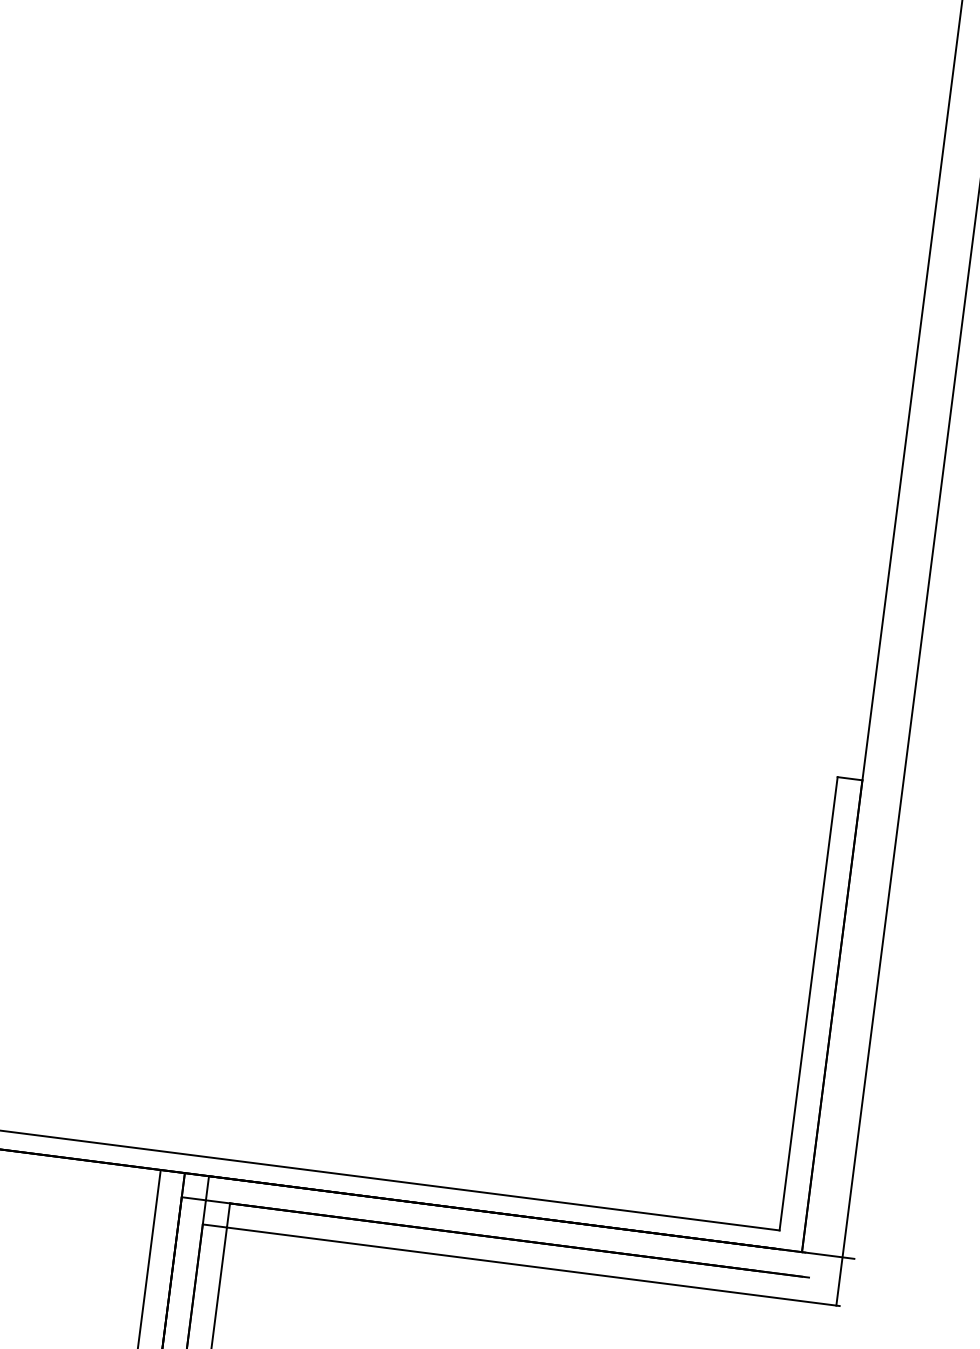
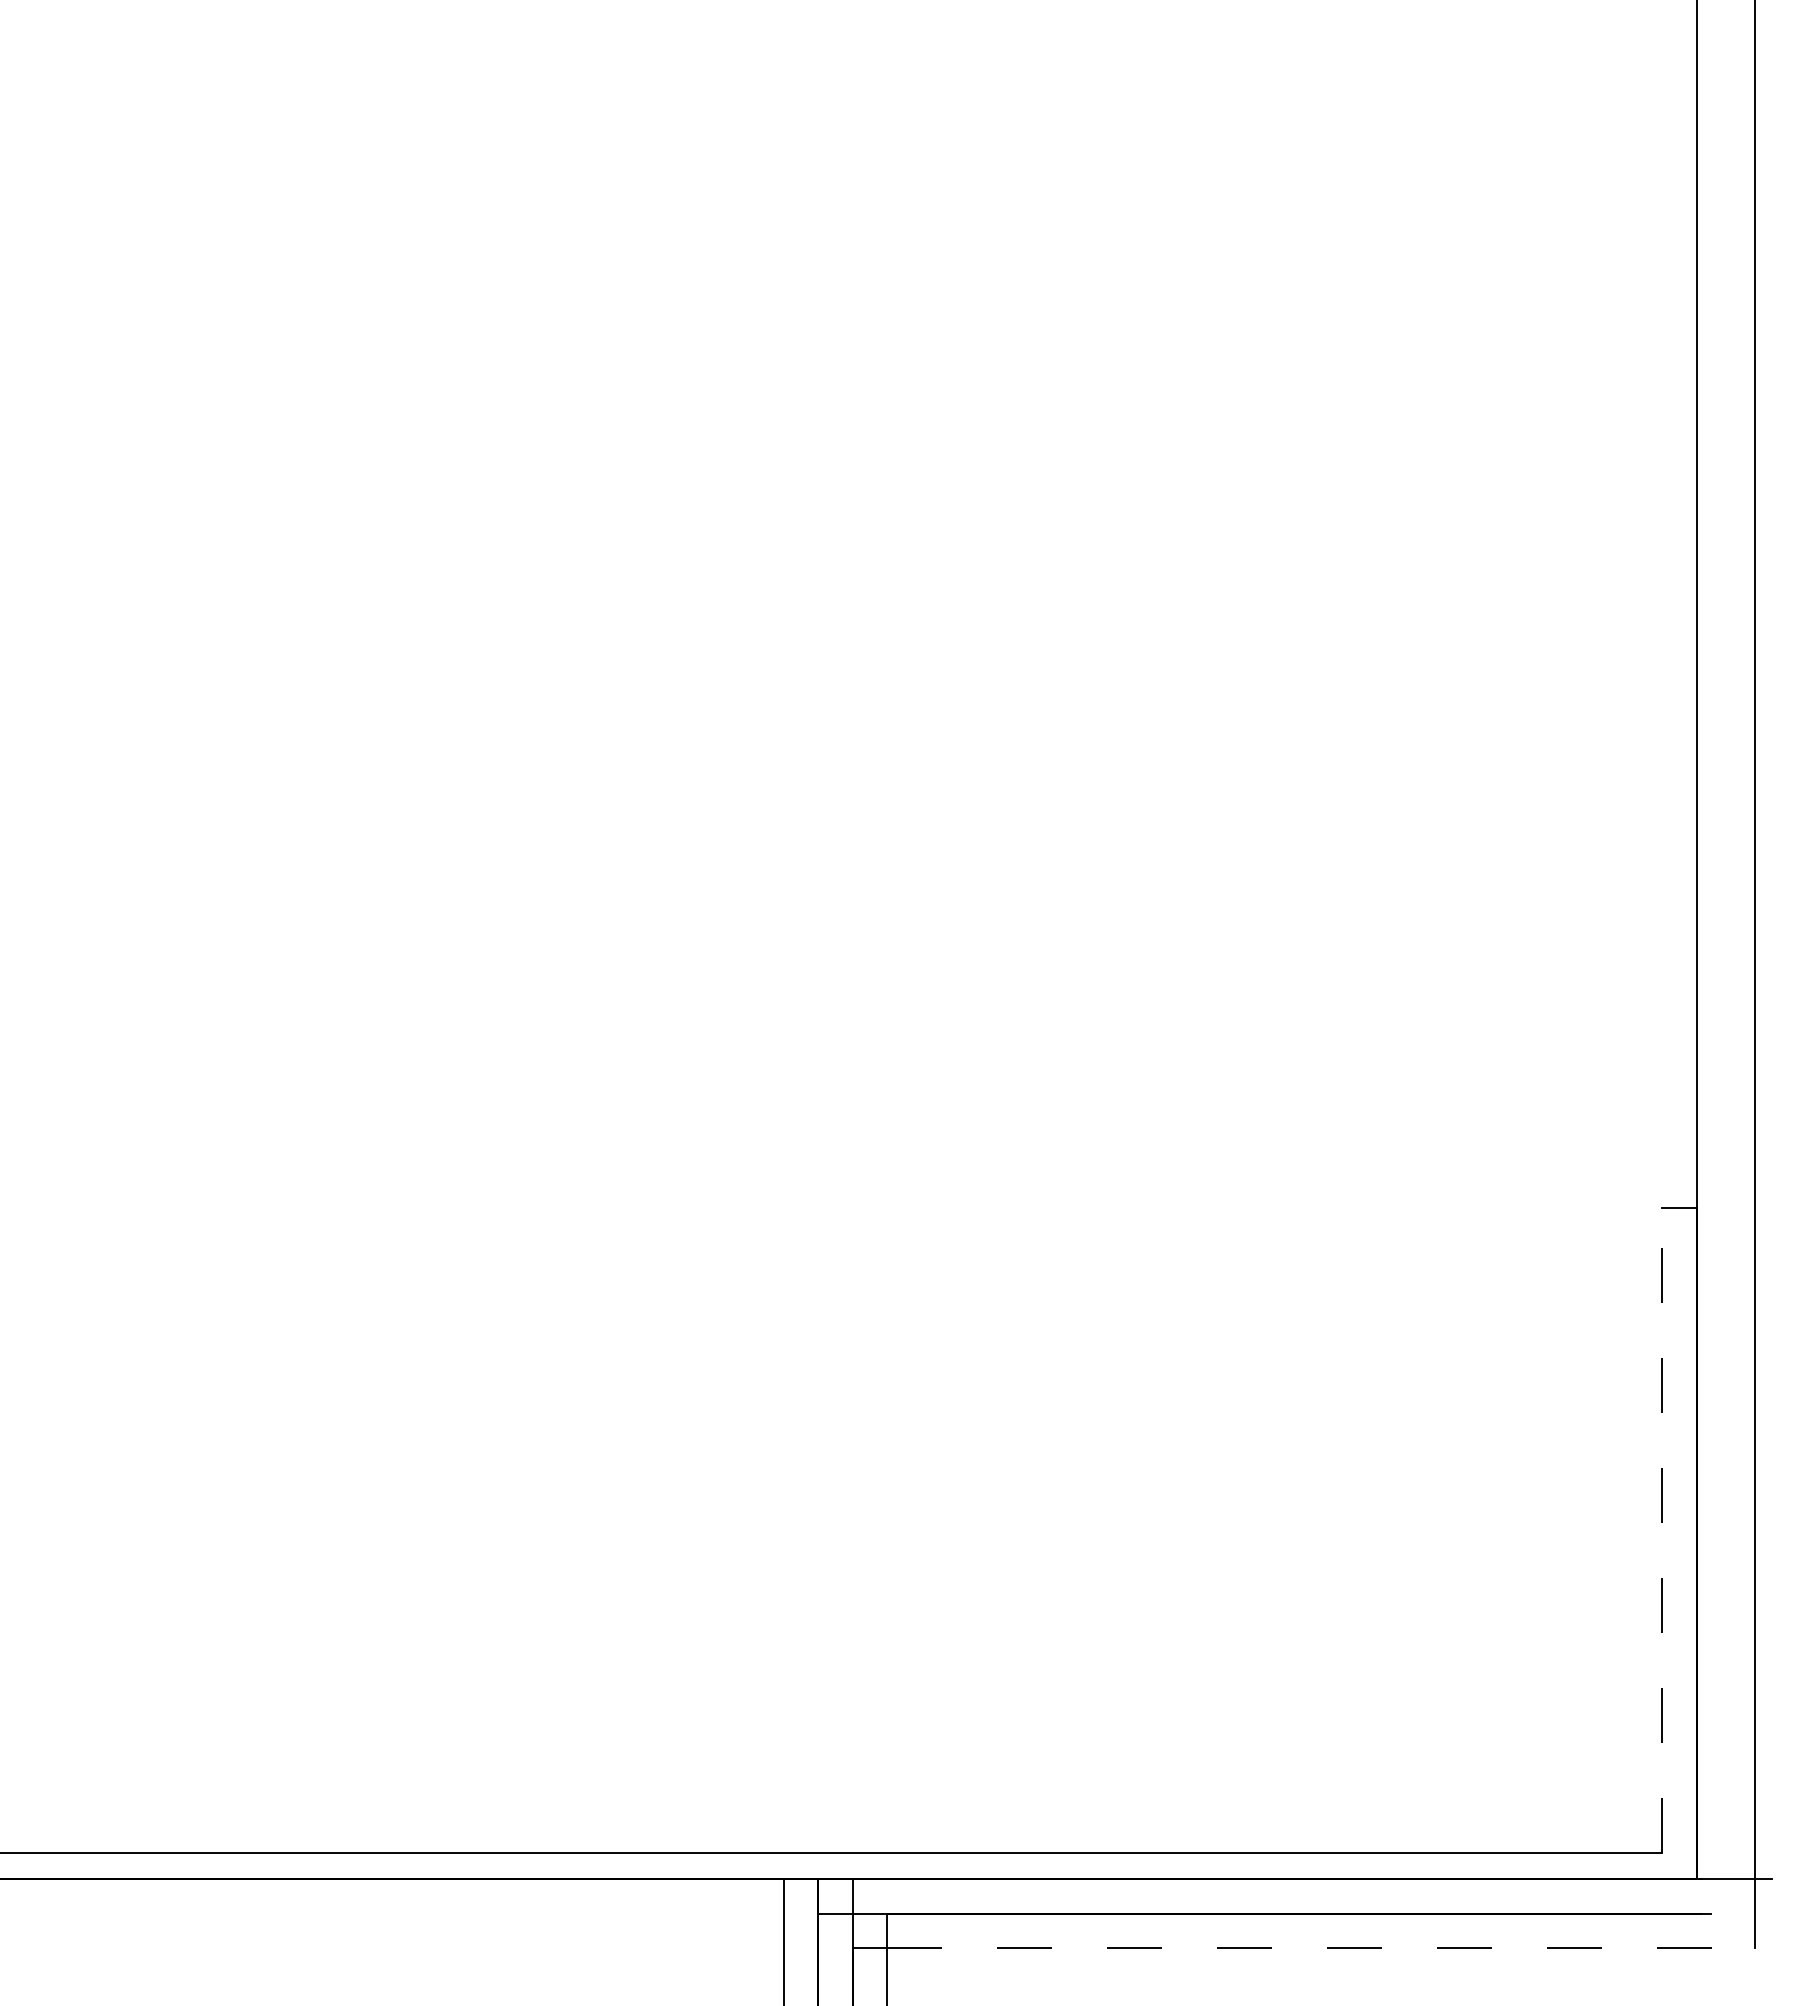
line: (808, 1003) -> (1661, 1530), solid -> dashed
line: (533, 1267) -> (1323, 1948), solid -> dashed

